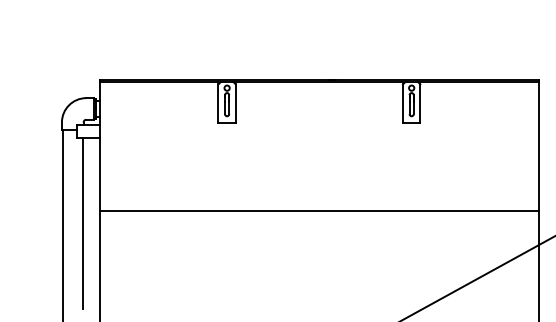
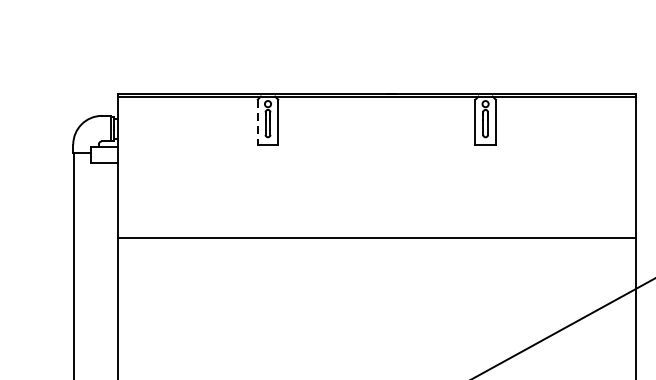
line: (218, 104) -> (257, 123), solid -> dashed
line: (318, 211) -> (375, 237), moved
line: (82, 223) -> (97, 263), removed

